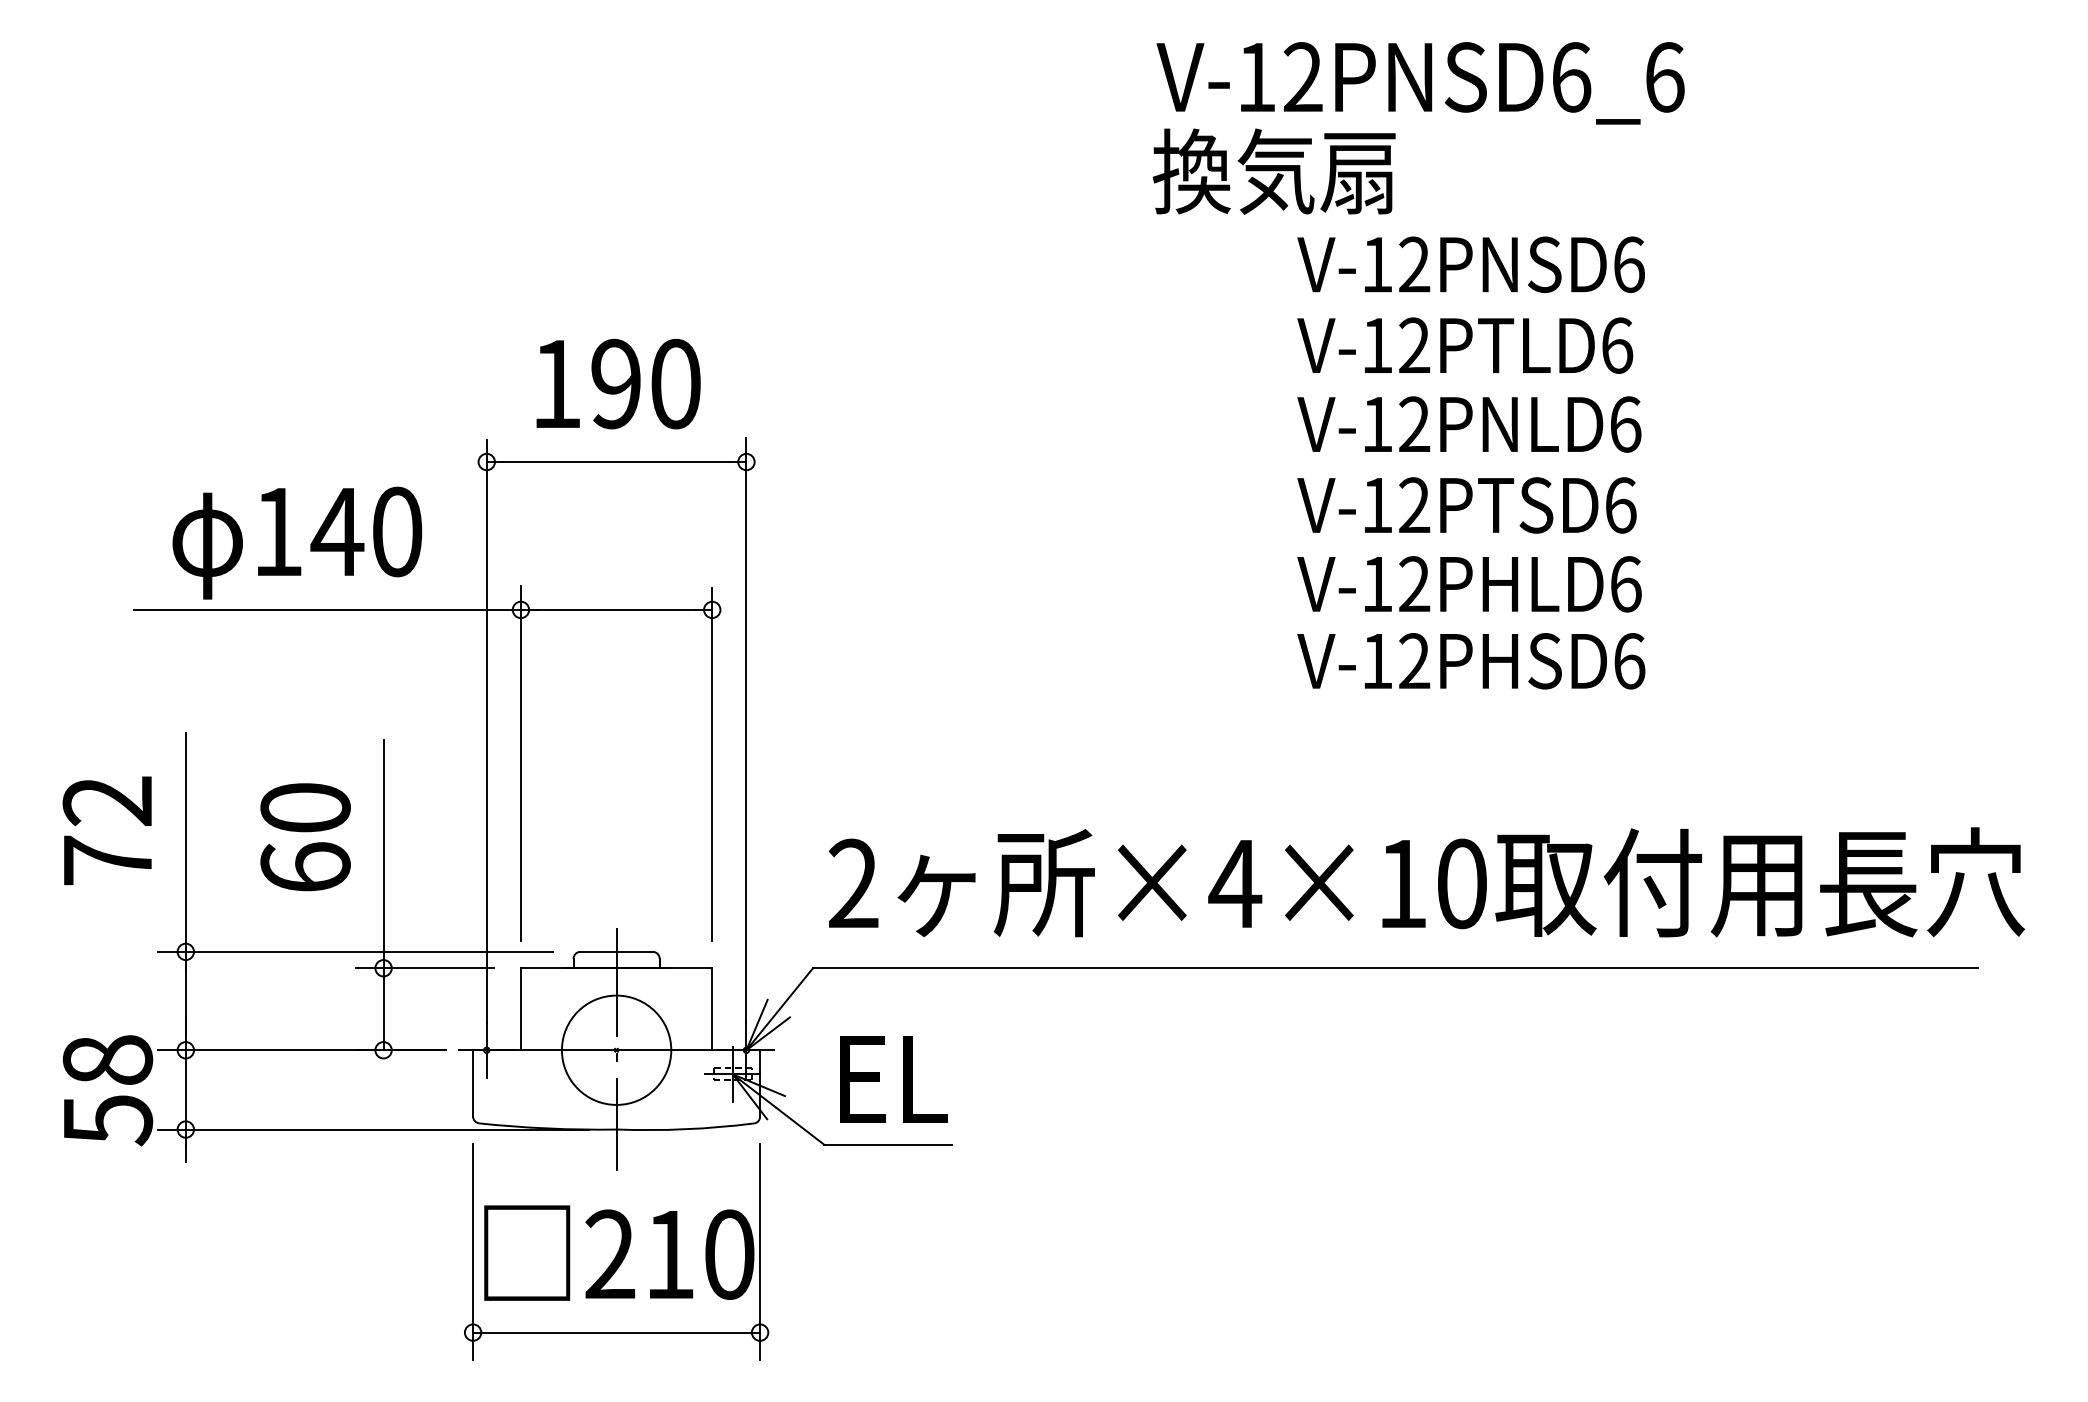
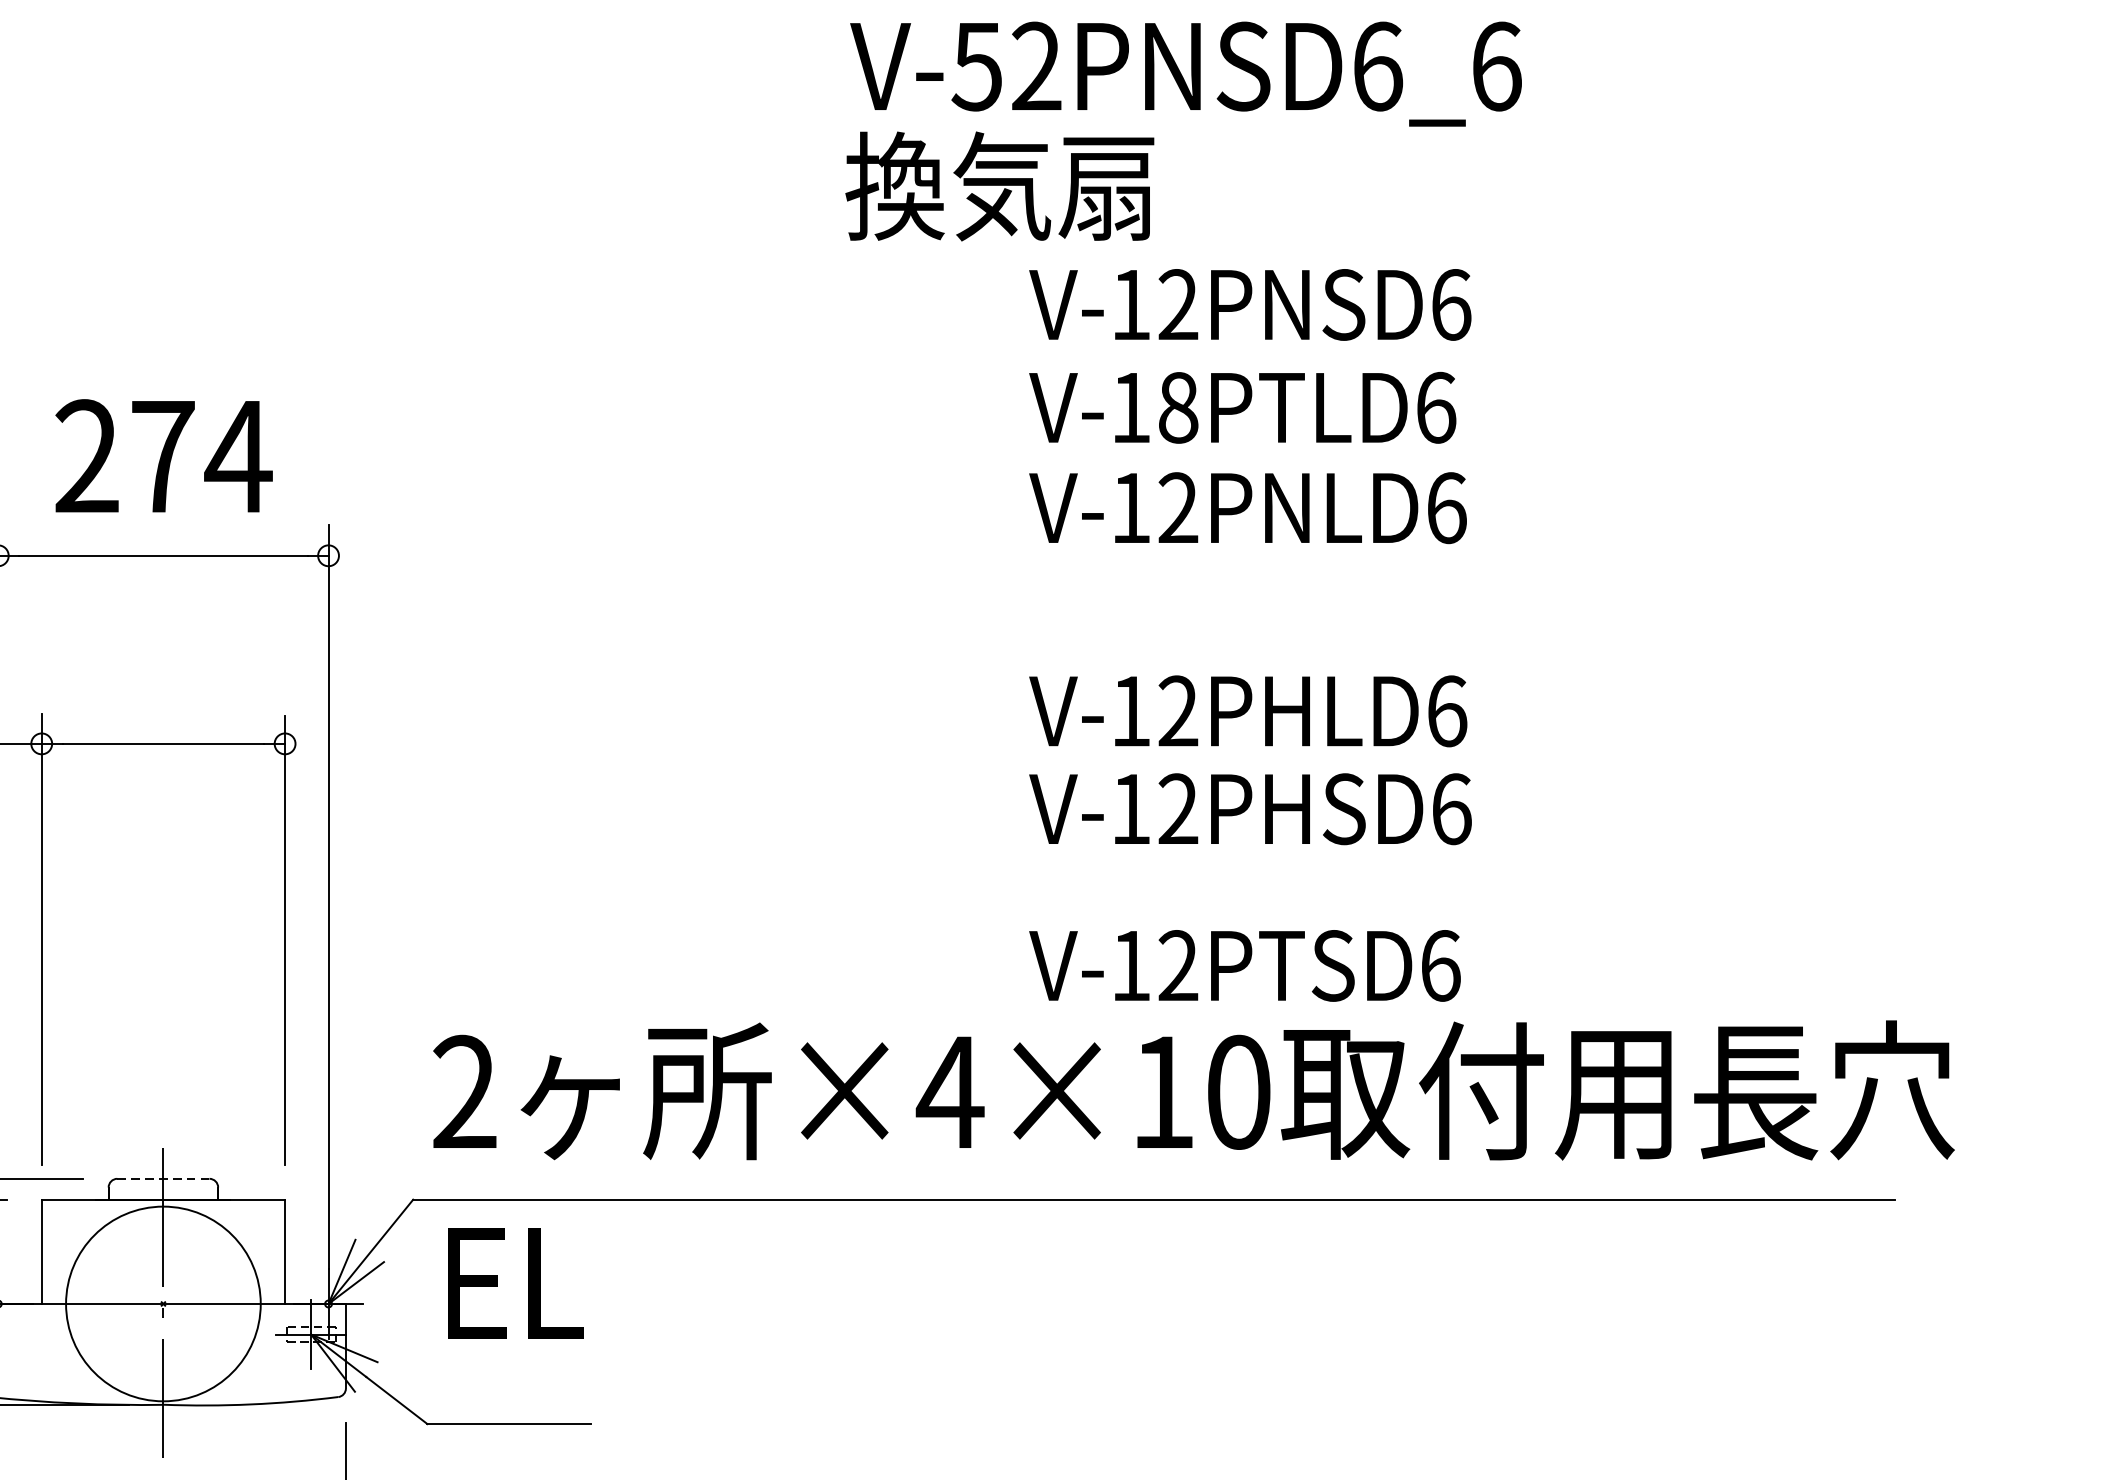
text: (1255, 77) -> (976, 66), V-12PNSD6_6 -> V-52PNSD6_6
text: (1414, 345) -> (1178, 407), V-12PTLD6 -> V-18PTLD6
text: (616, 383) -> (163, 455), 190 -> 274
text: (1466, 505) -> (1244, 965), moved
line: (616, 951) -> (163, 1178), solid -> dashed
circle: (616, 1049) -> (163, 1302), size x1.4
text: (893, 1079) -> (515, 1283), moved

